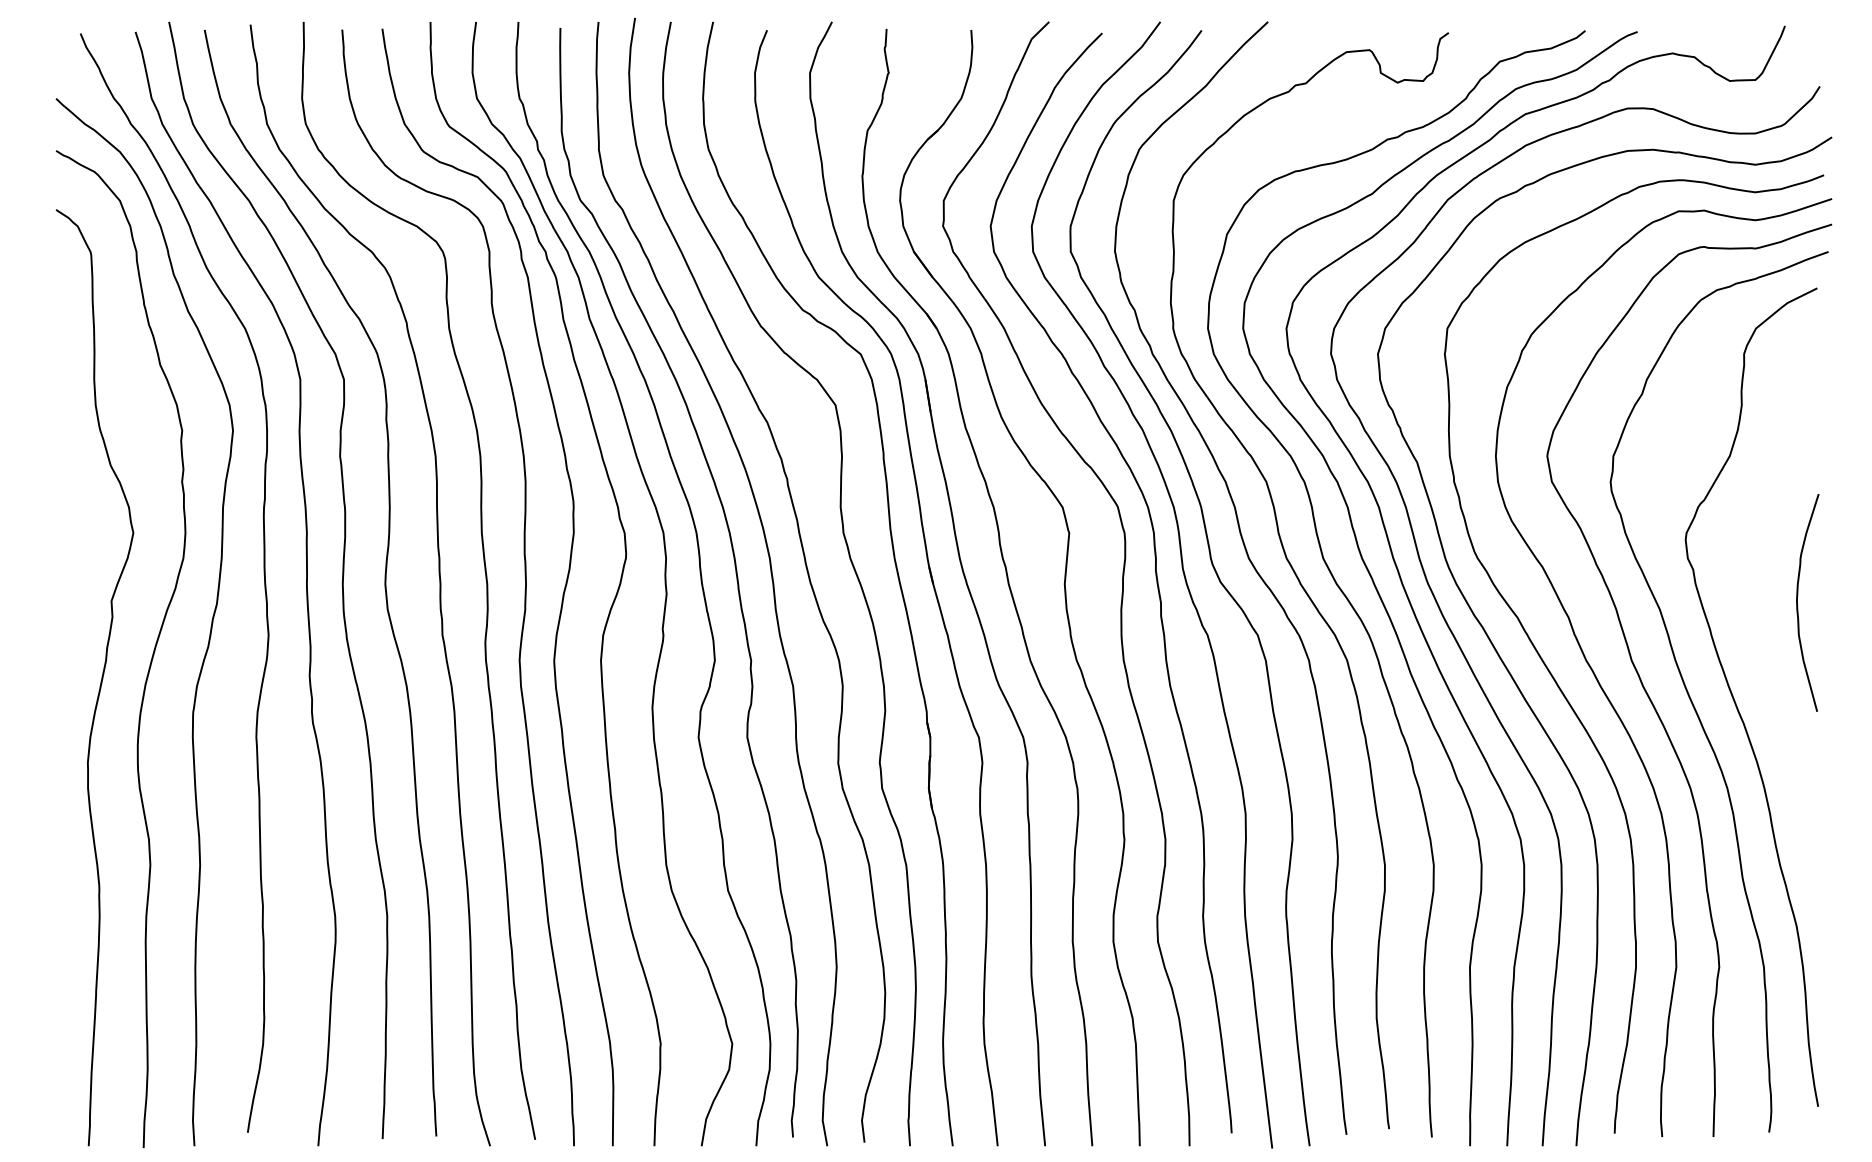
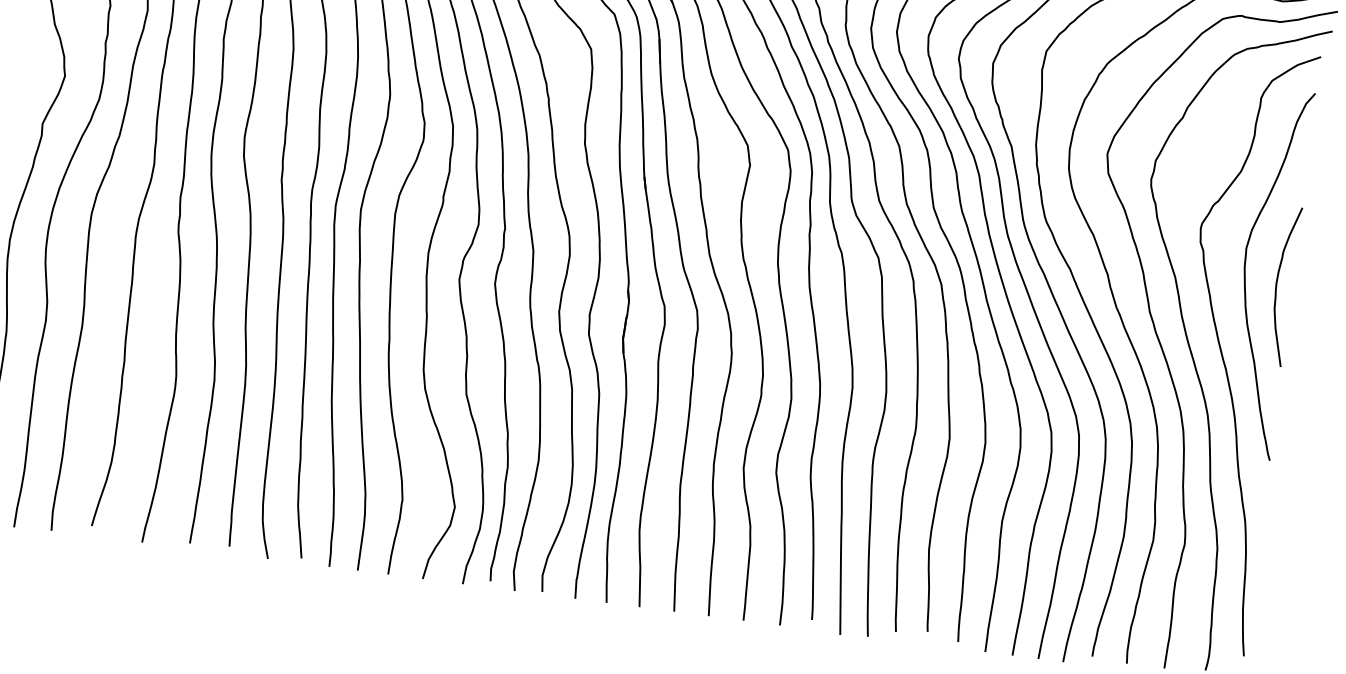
curve: (1753, 589) -> (1245, 271), added

